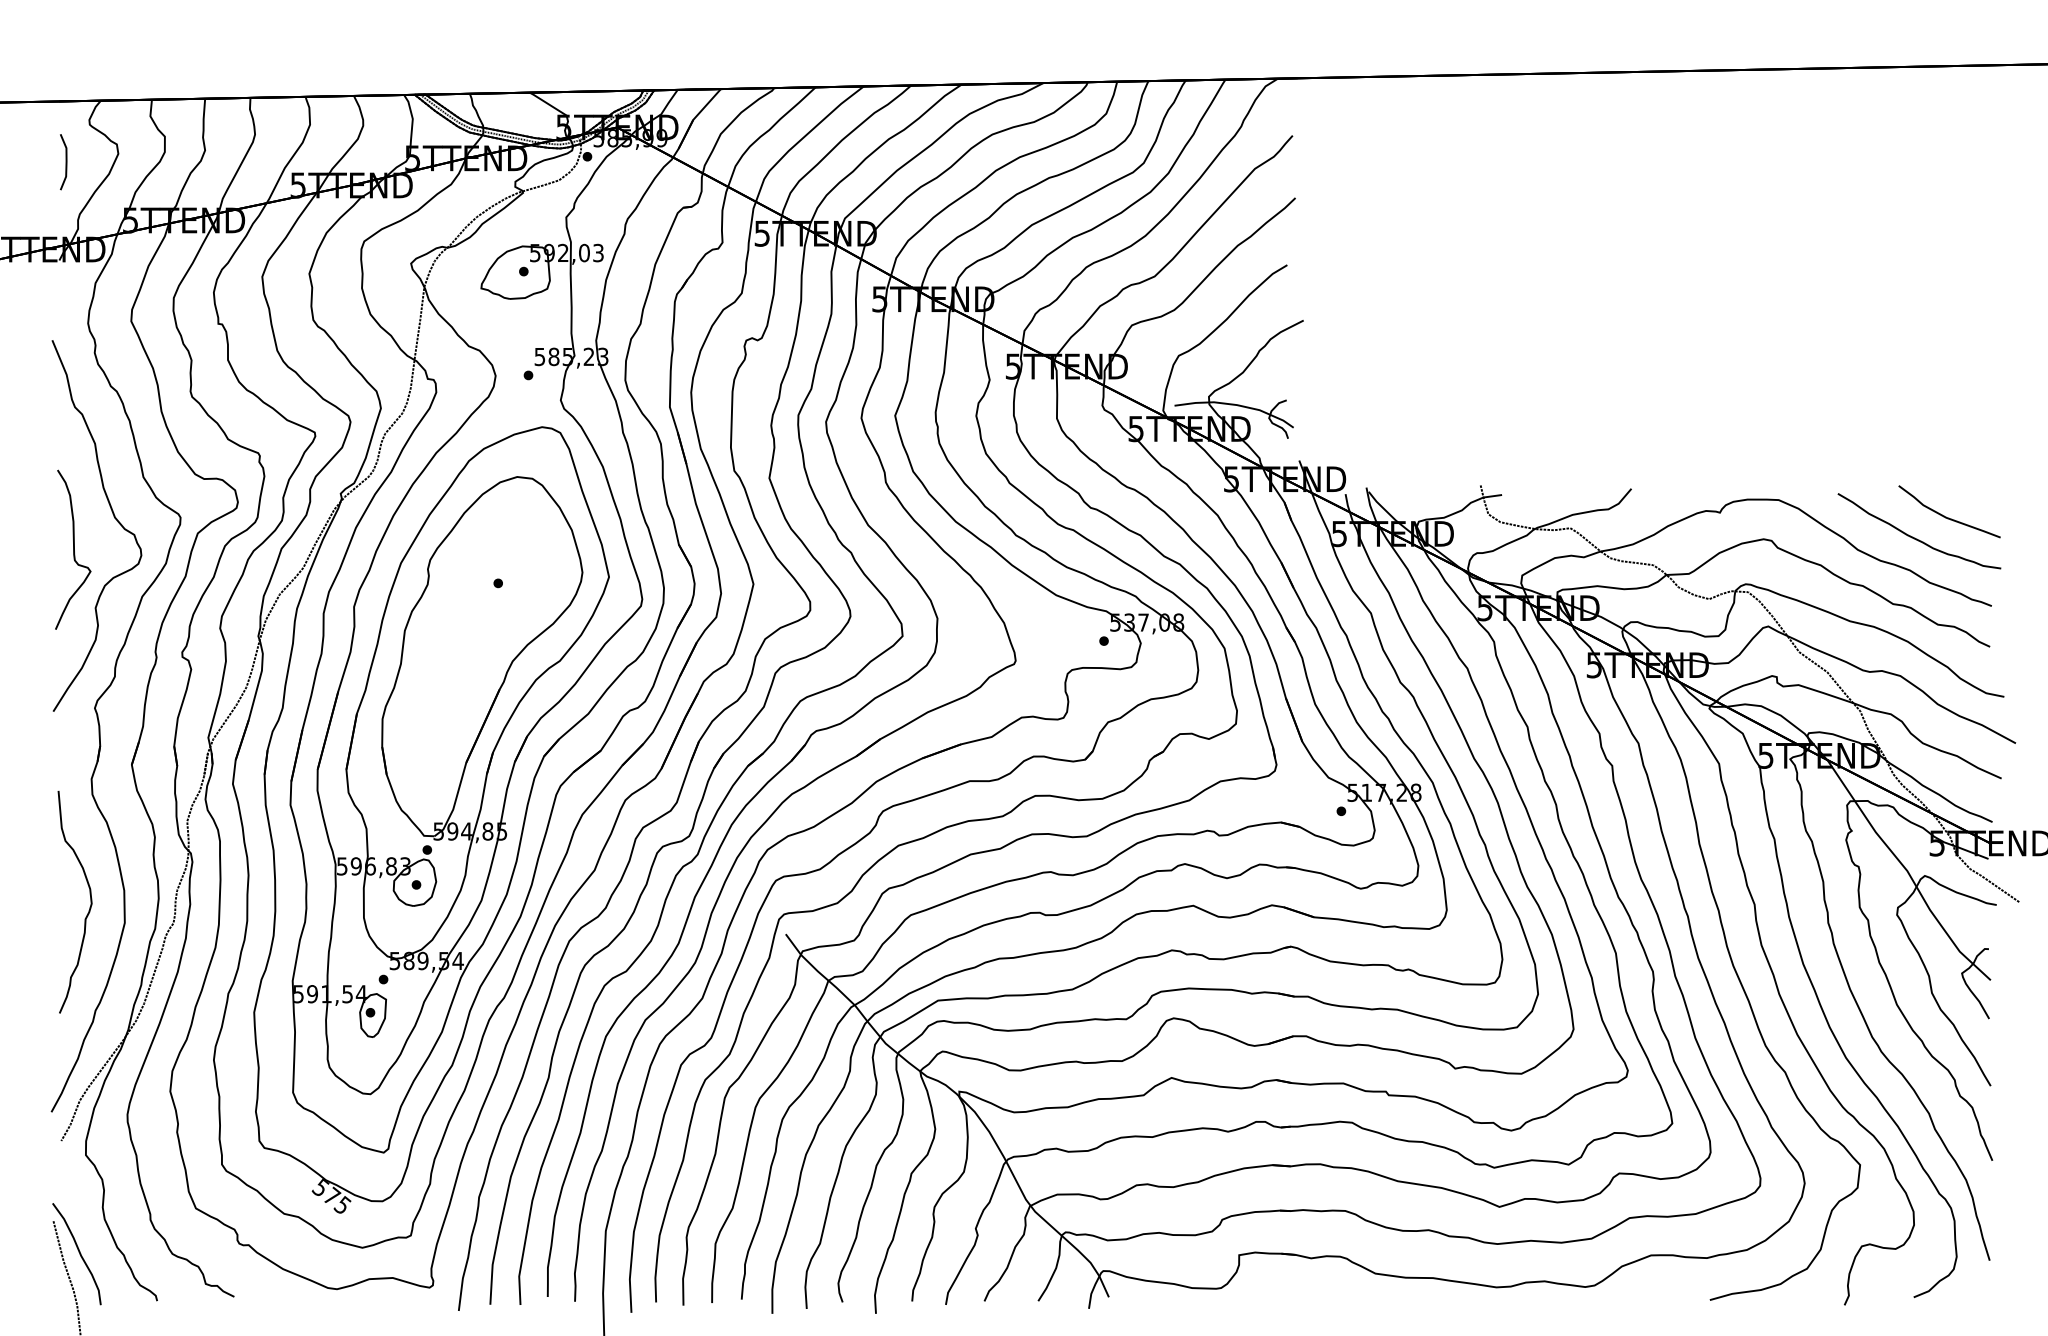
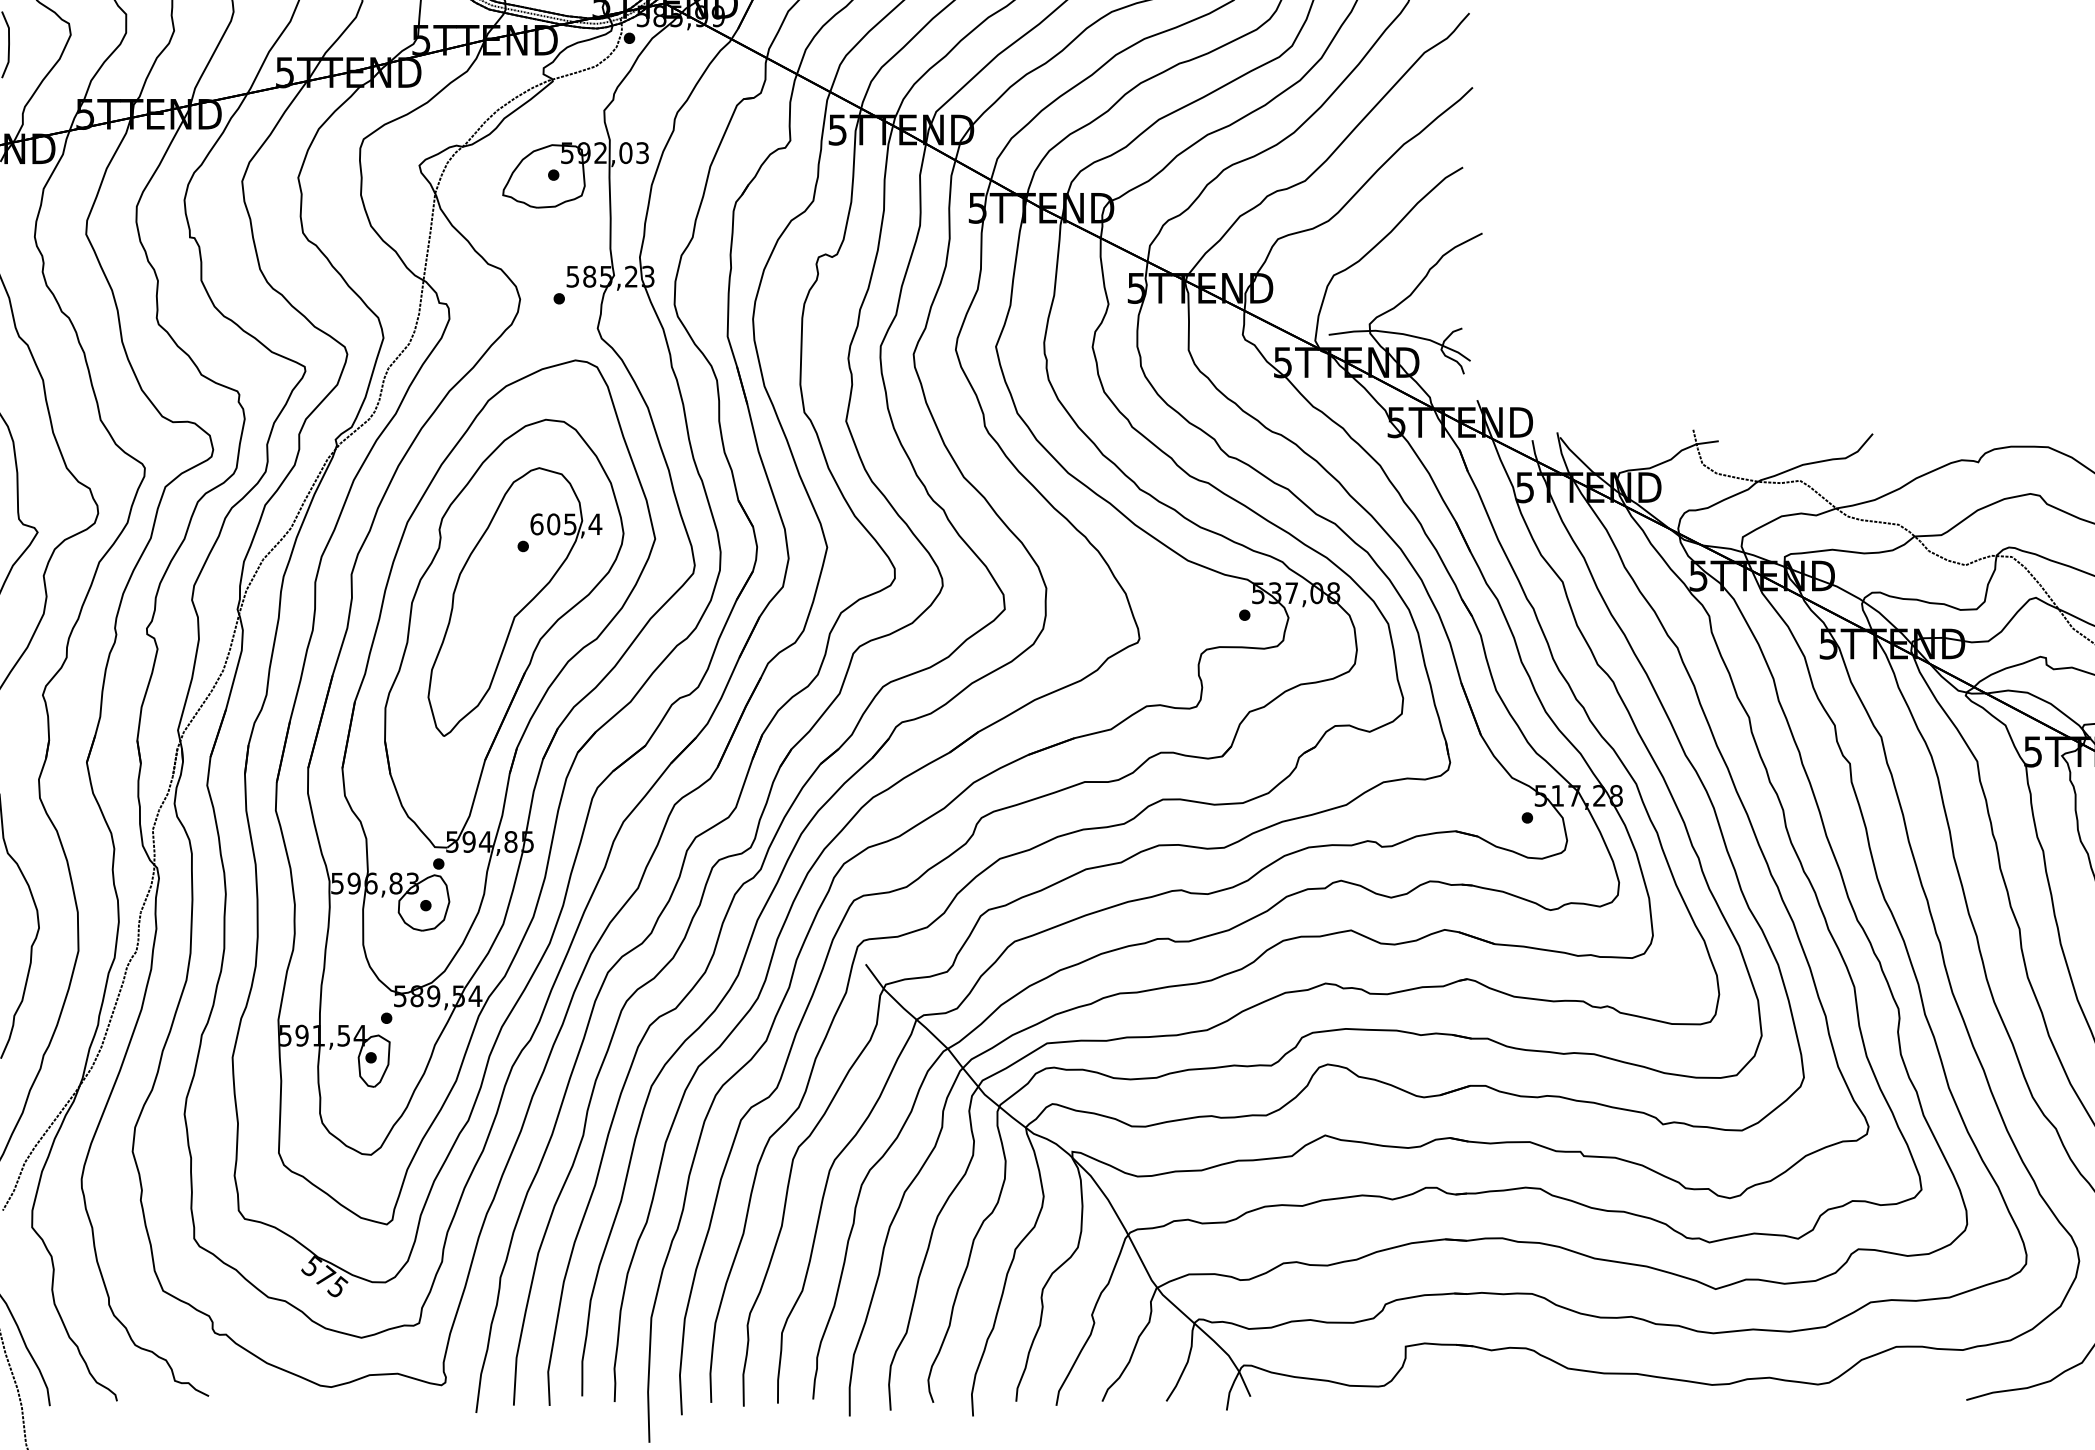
part: (490, 629) -> (514, 601), added

